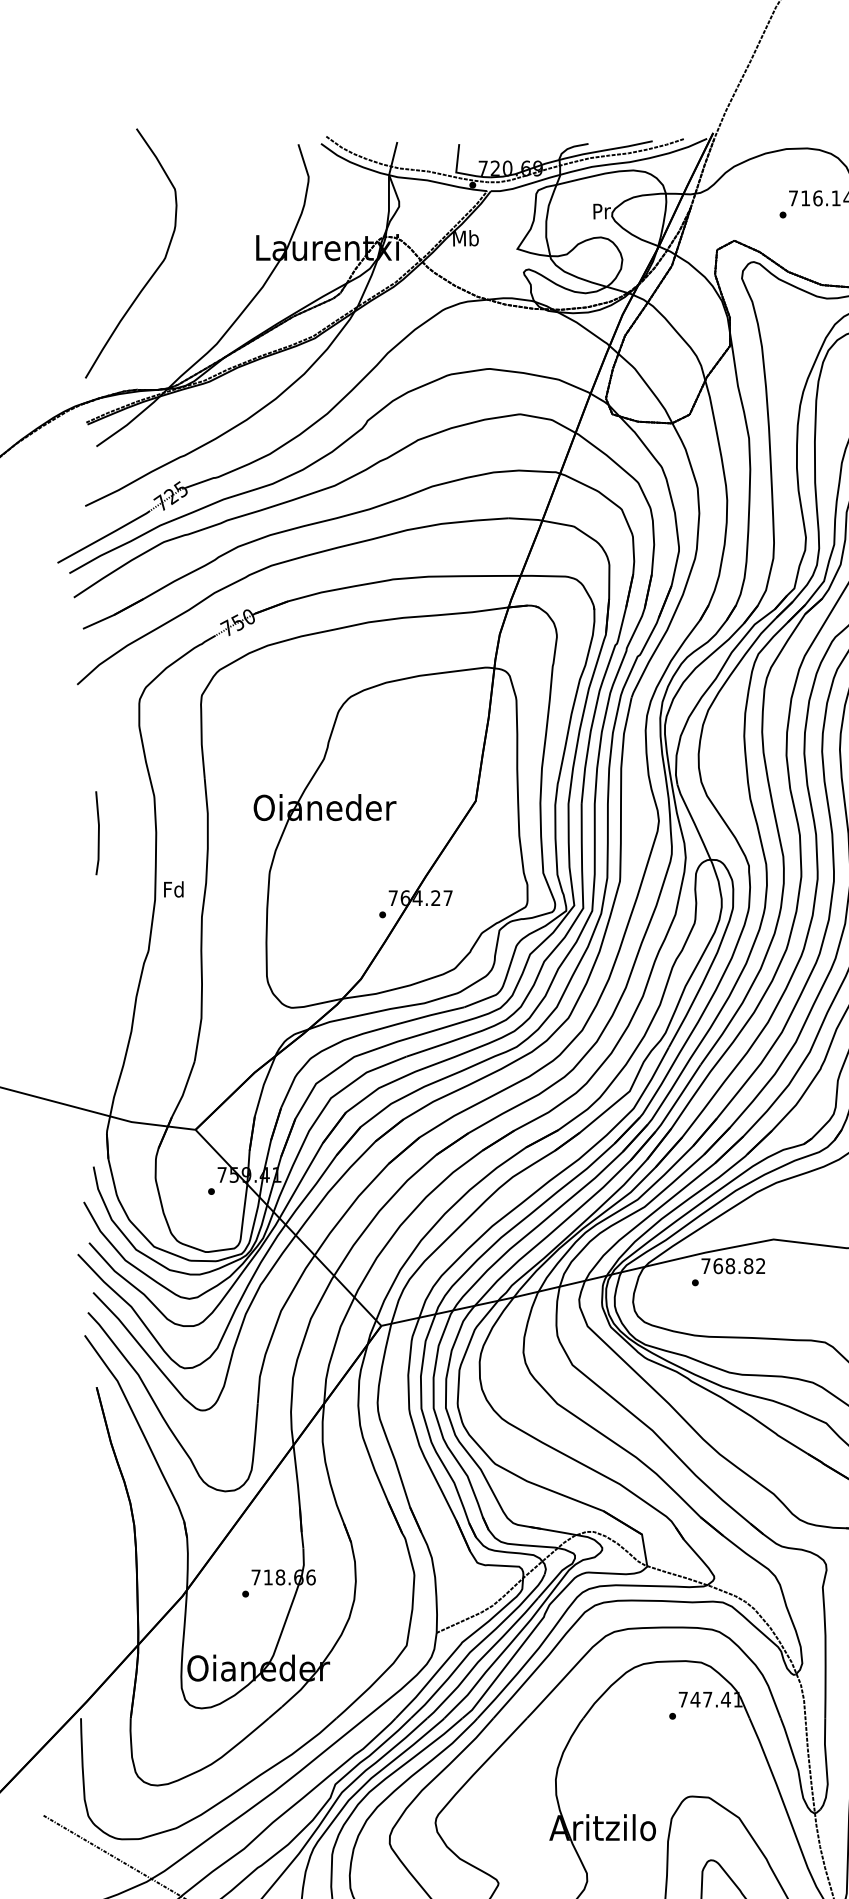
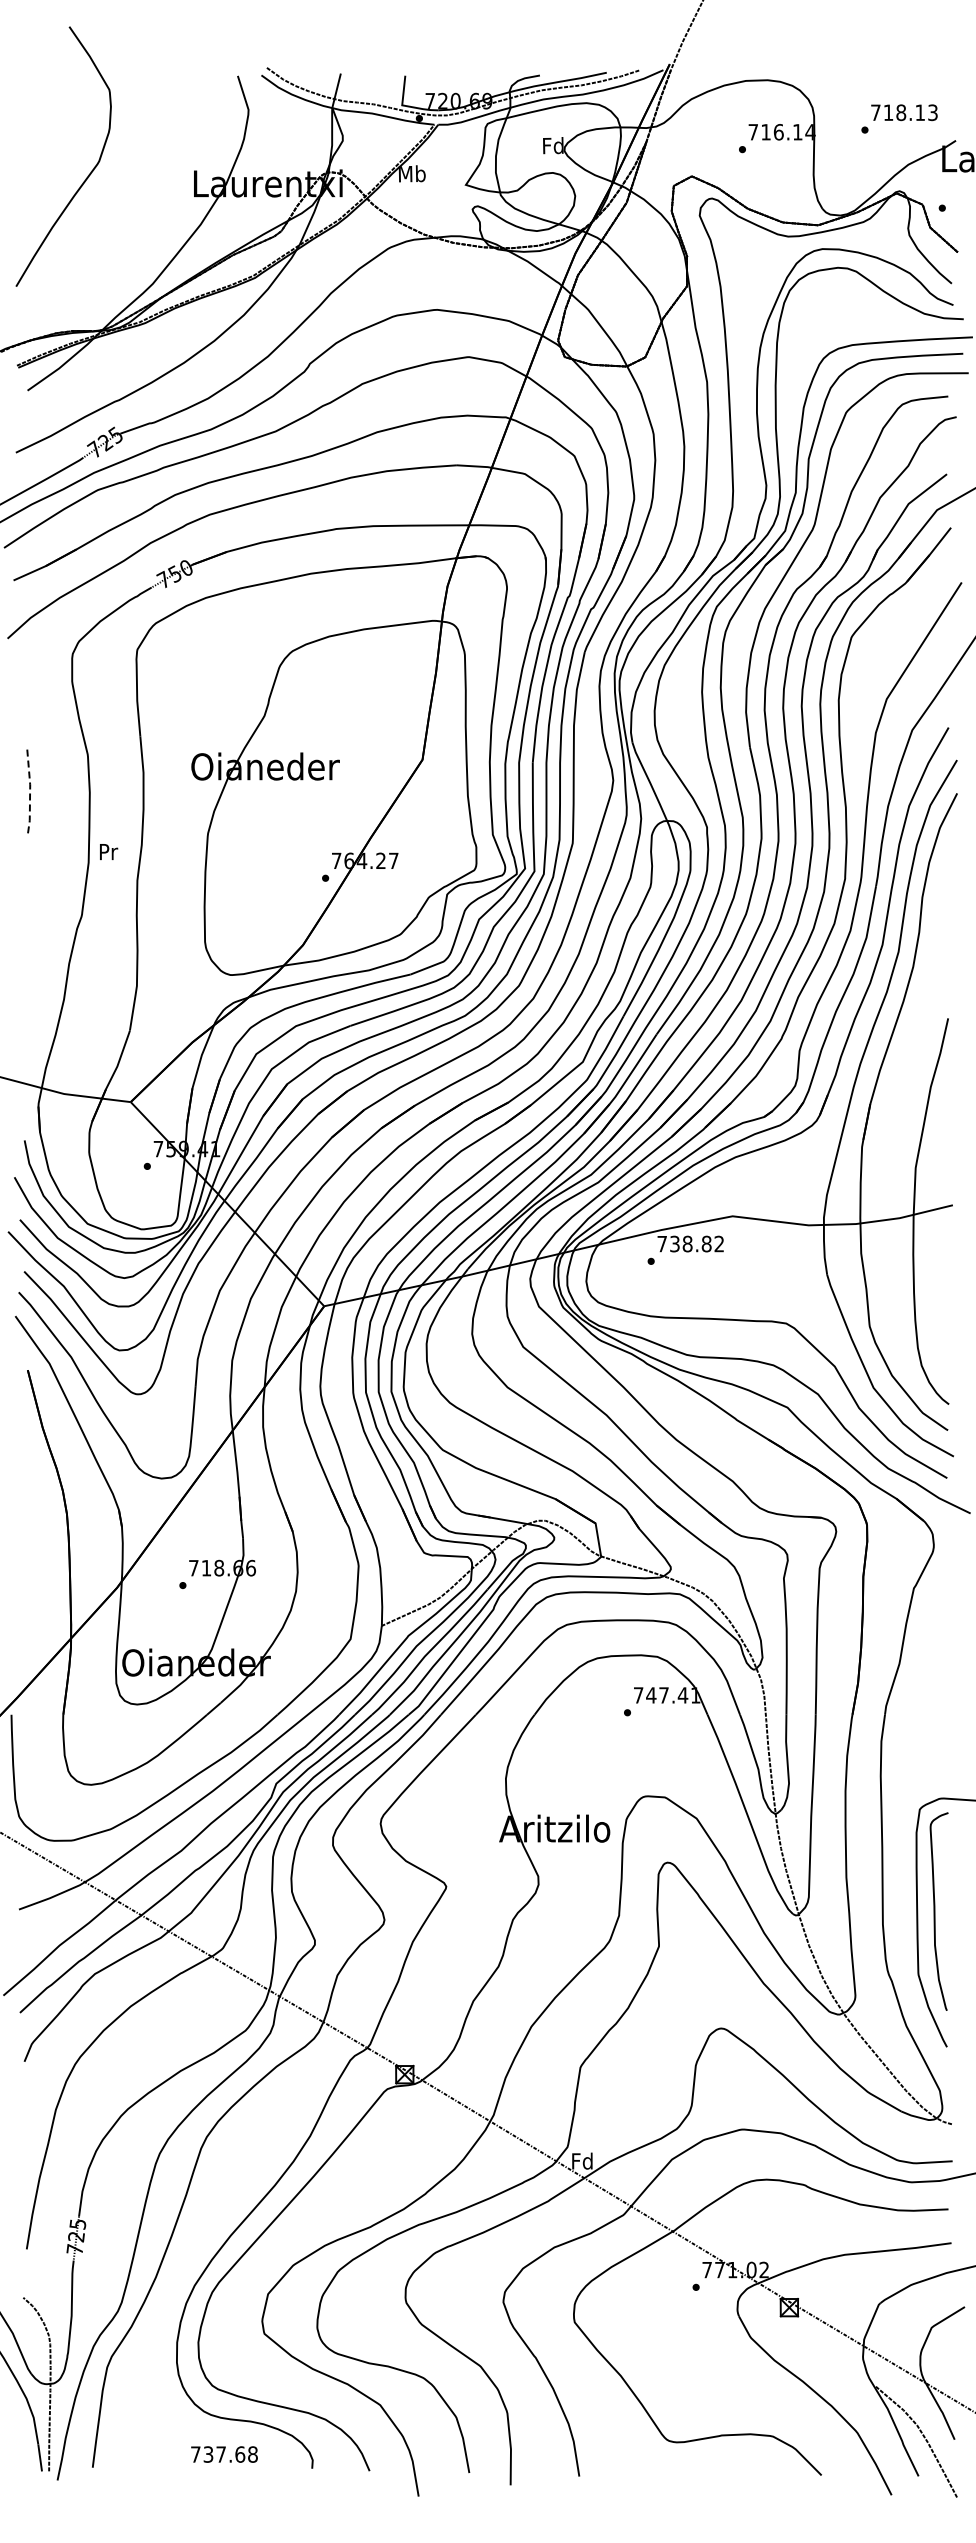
text: (601, 211) -> (553, 145), Pr -> Fd
curve: (154, 270) -> (88, 174), moved
line: (99, 833) -> (30, 793), solid -> dashed
text: (174, 889) -> (108, 851), Fd -> Pr
text: (717, 1265) -> (674, 1243), 768.82 -> 738.82

